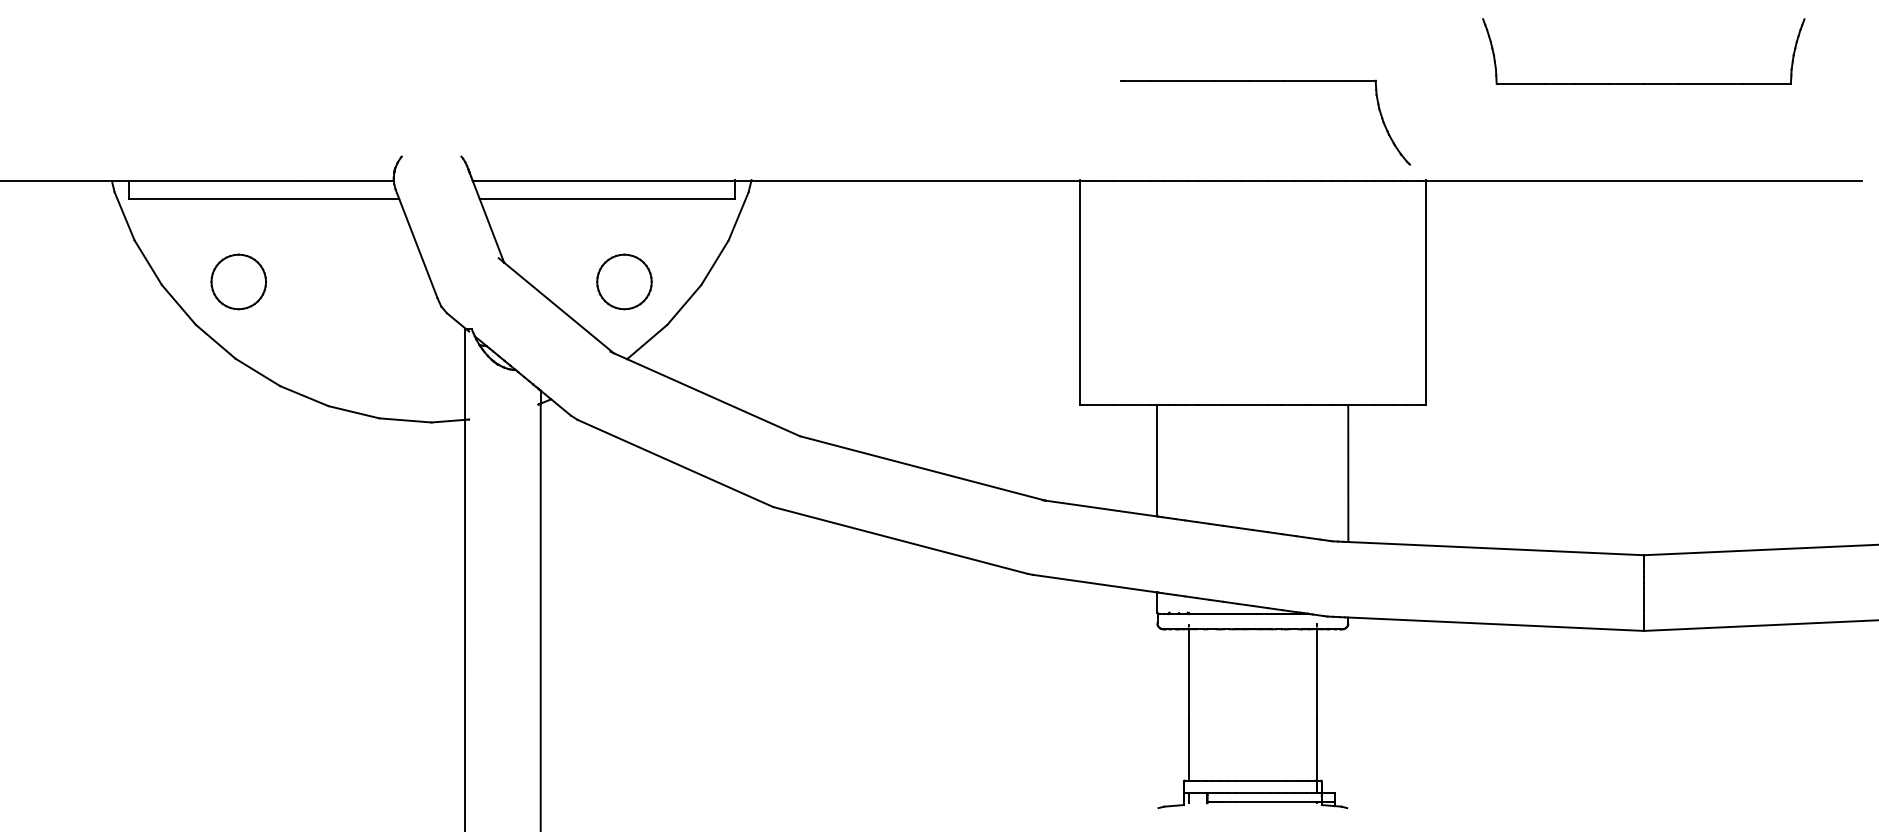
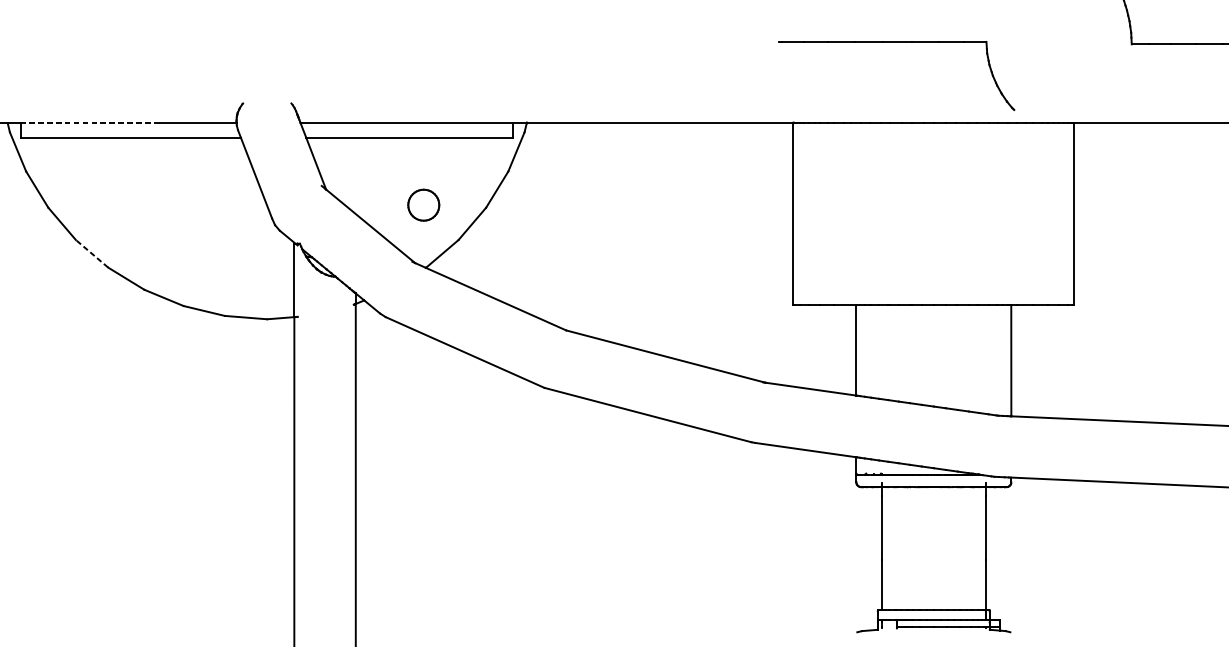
part: (1265, 81) -> (897, 42), moved
line: (213, 181) -> (90, 123), solid -> dashed
part: (238, 281) -> (110, 204), removed
part: (624, 281) -> (423, 204), size x0.7
line: (215, 341) -> (91, 253), solid -> dashed

